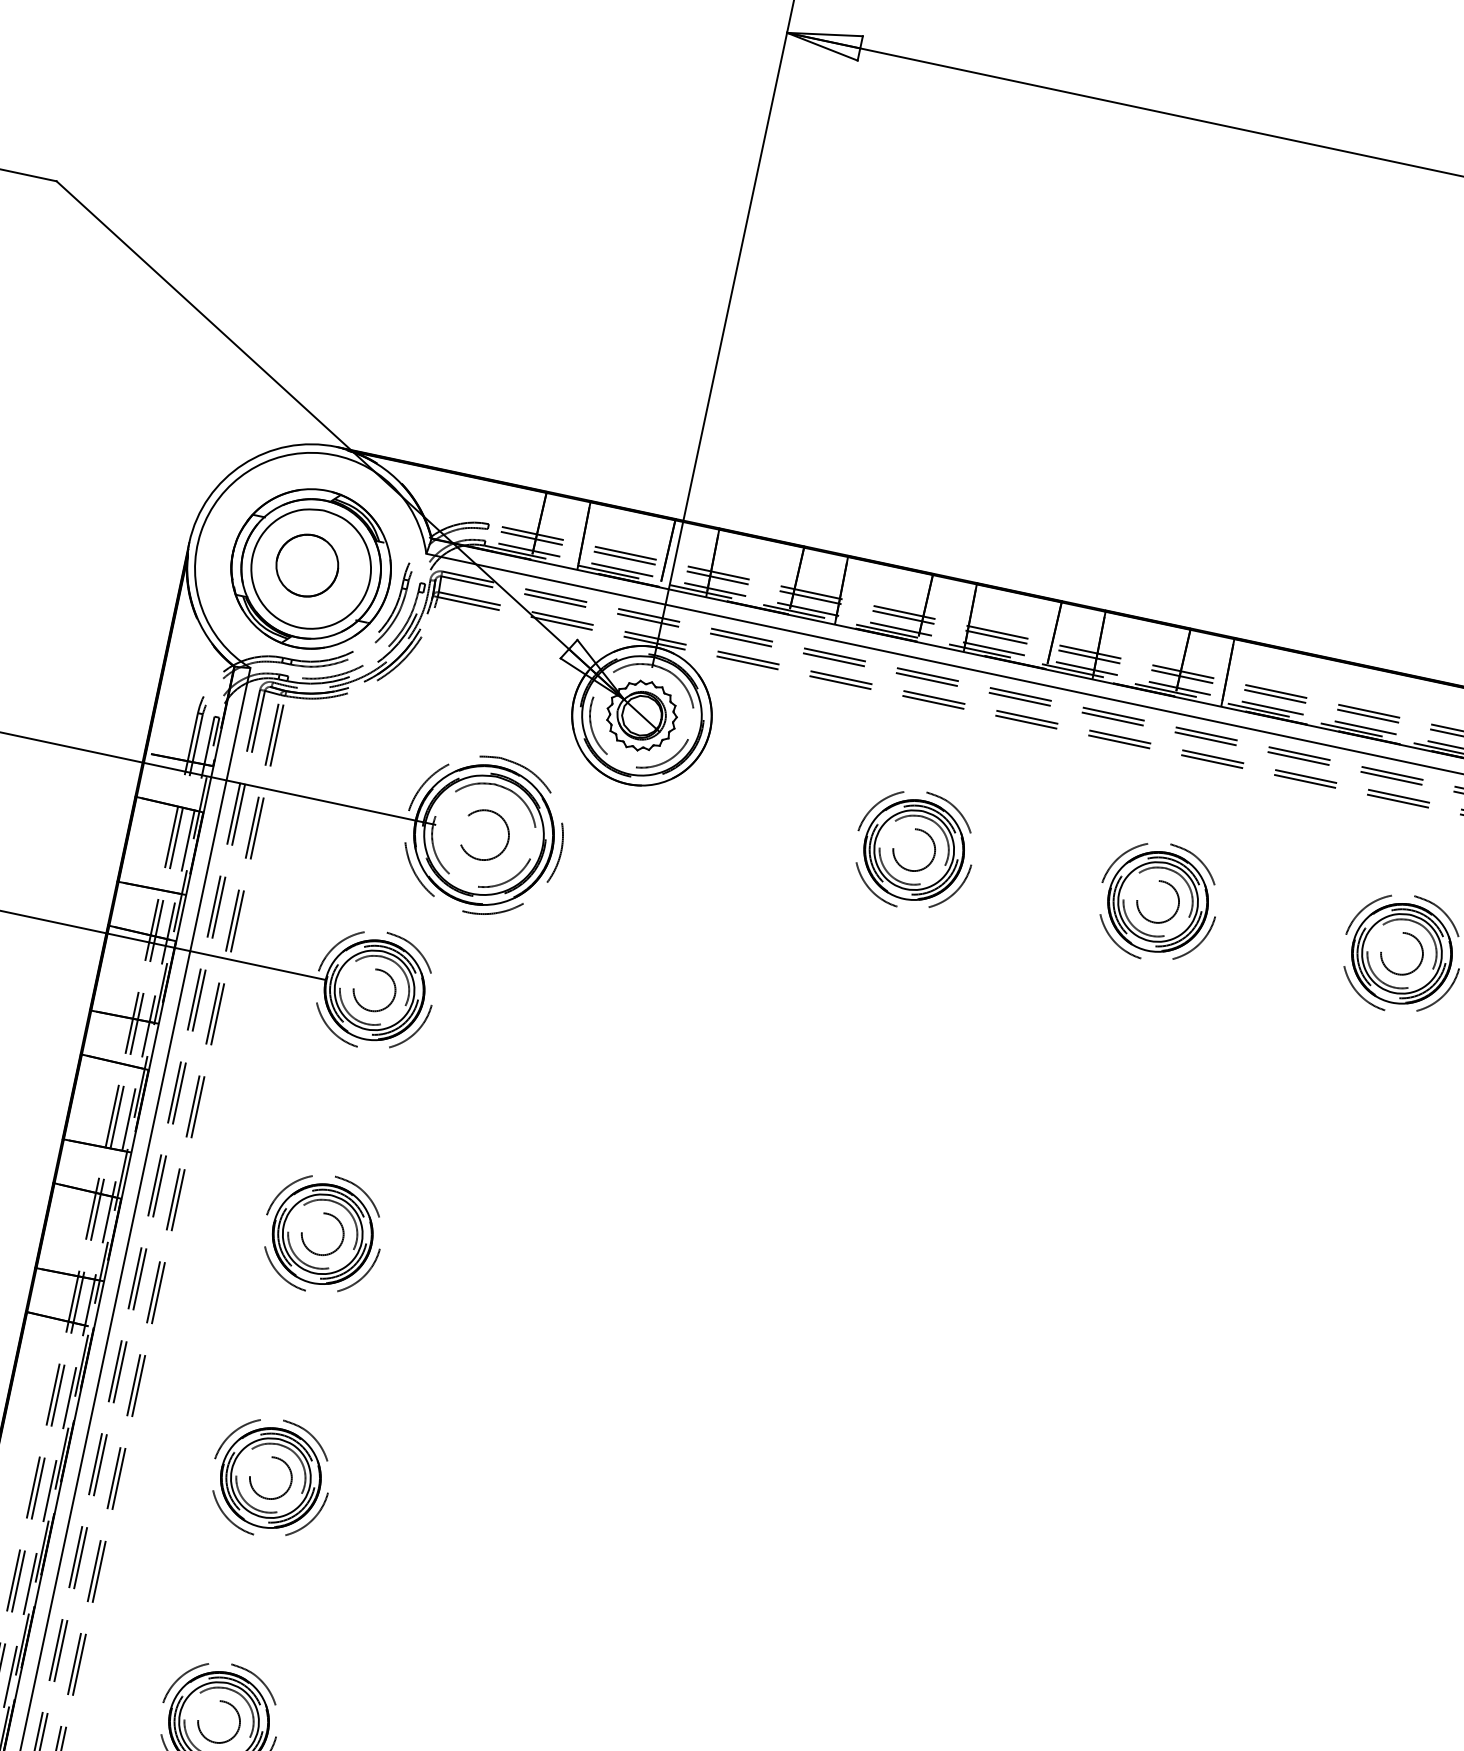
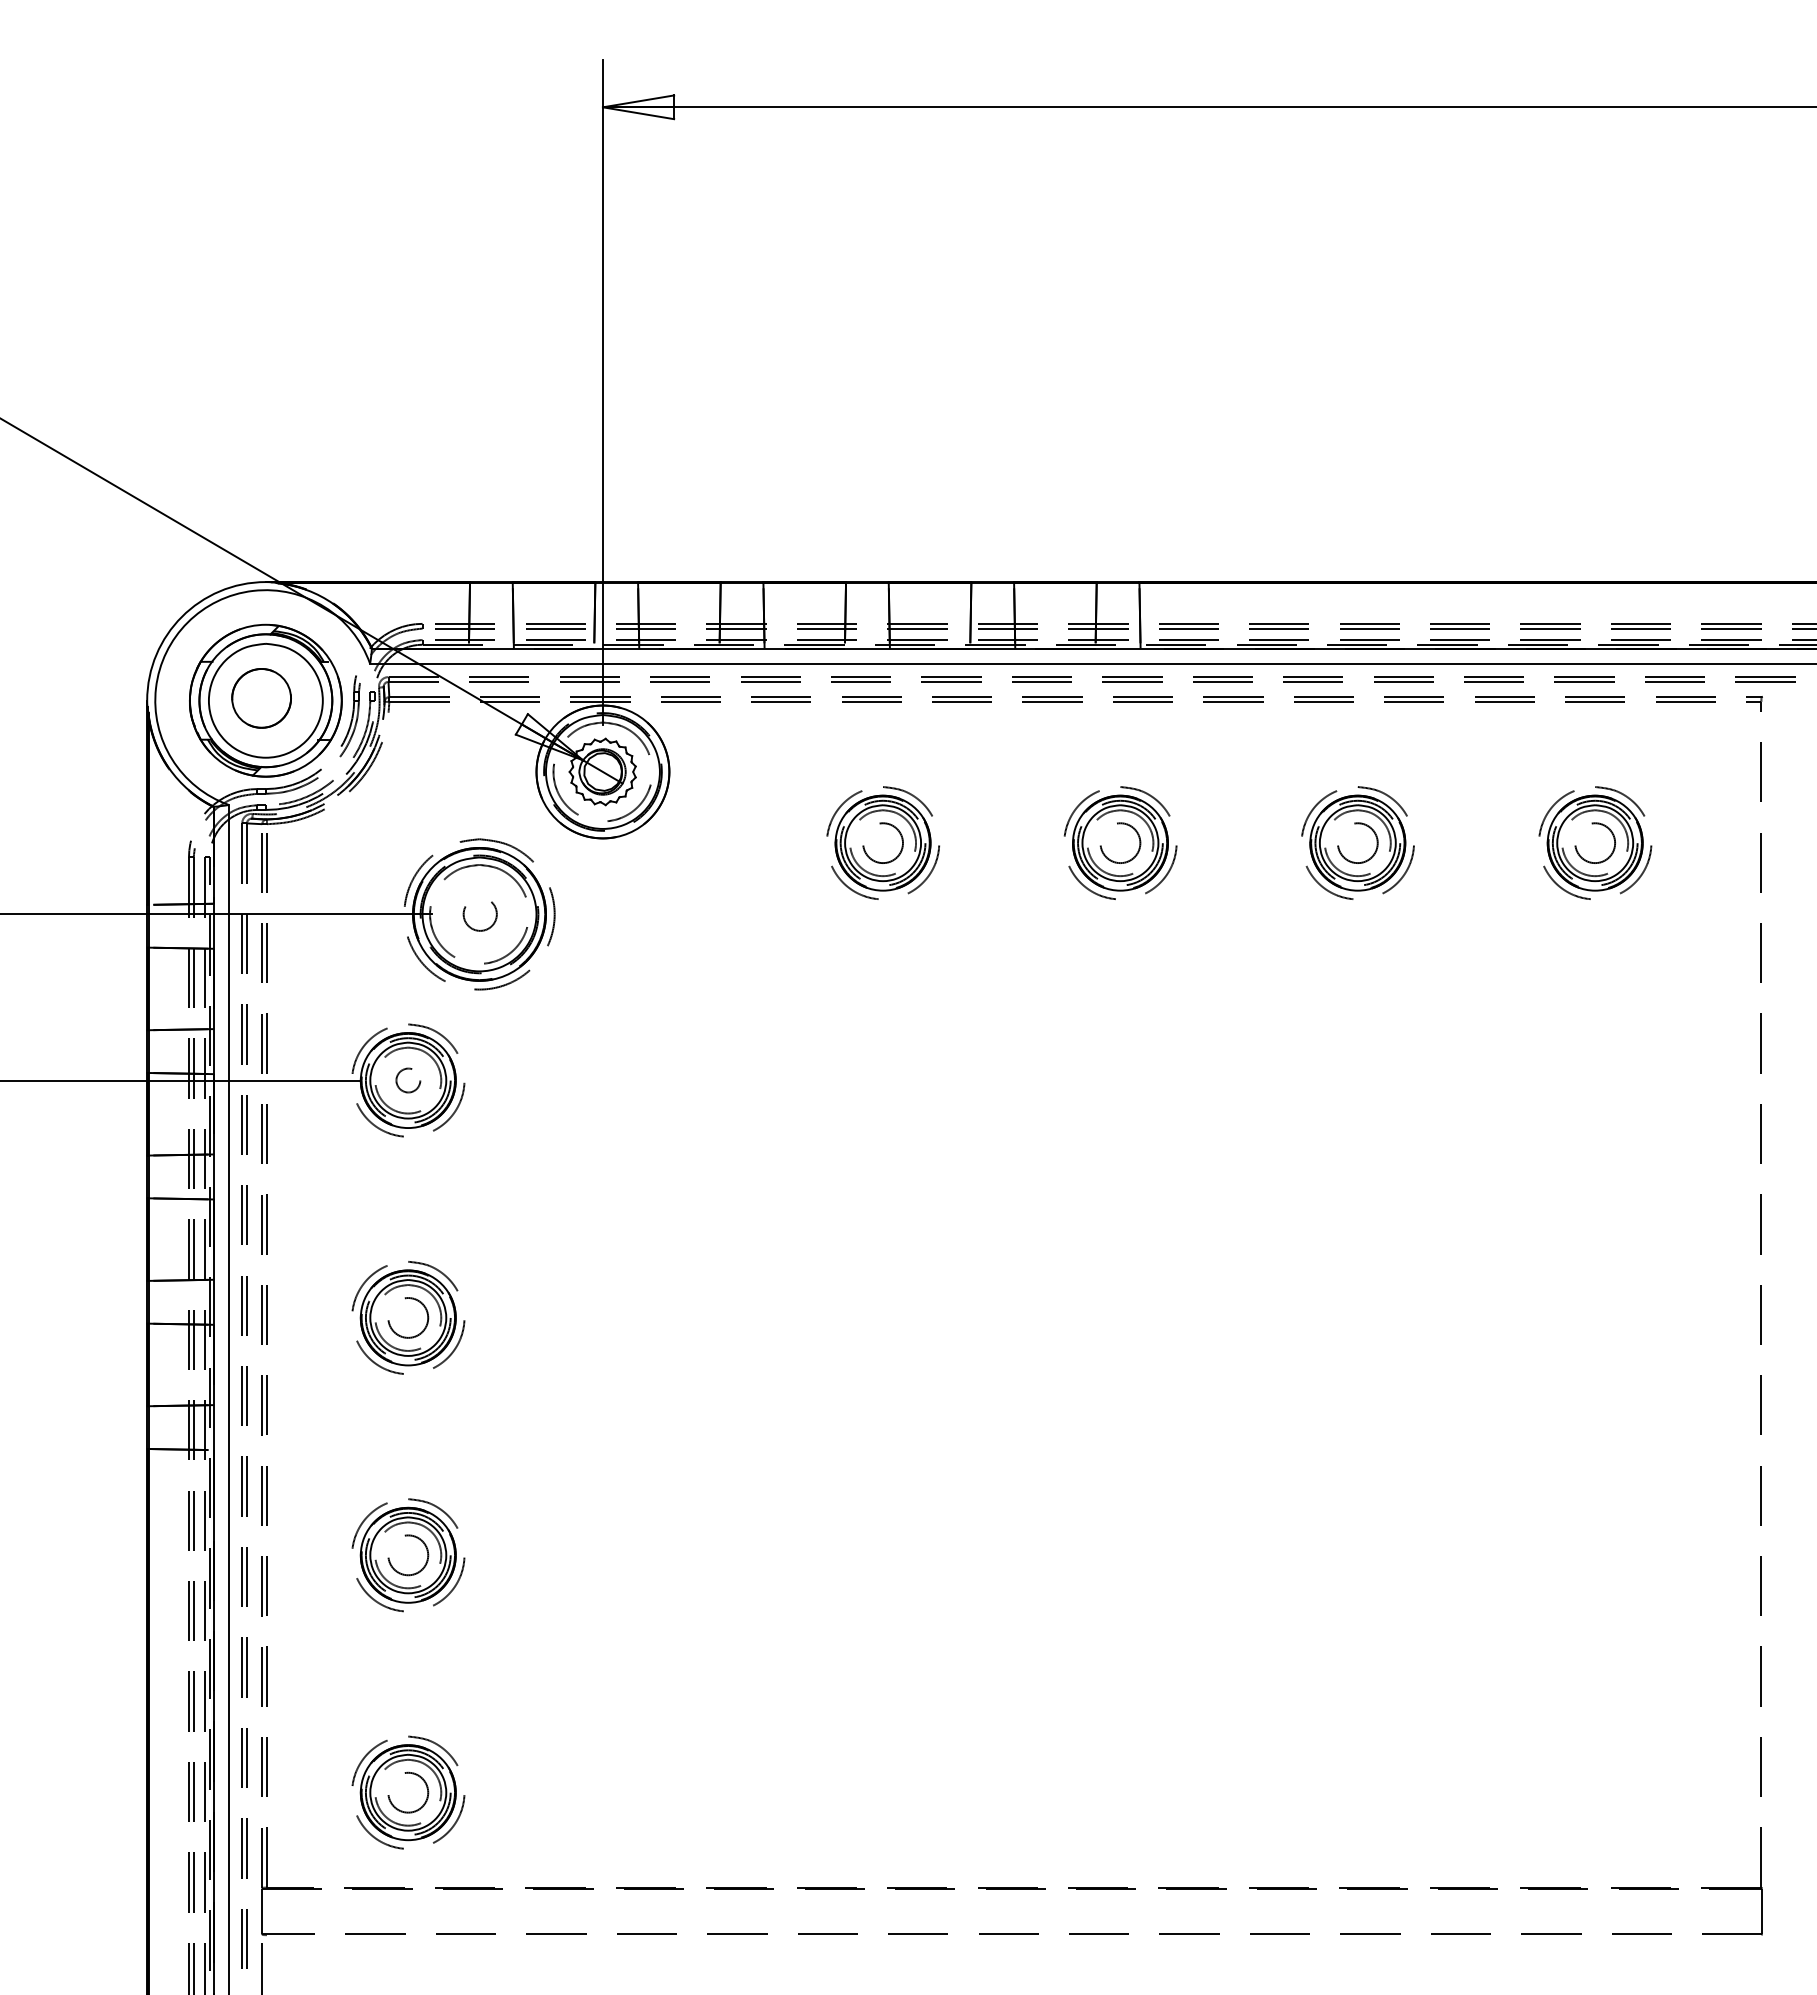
circle: (486, 834) -> (481, 913), size x0.7
circle: (374, 990) -> (408, 1080), size x0.6

